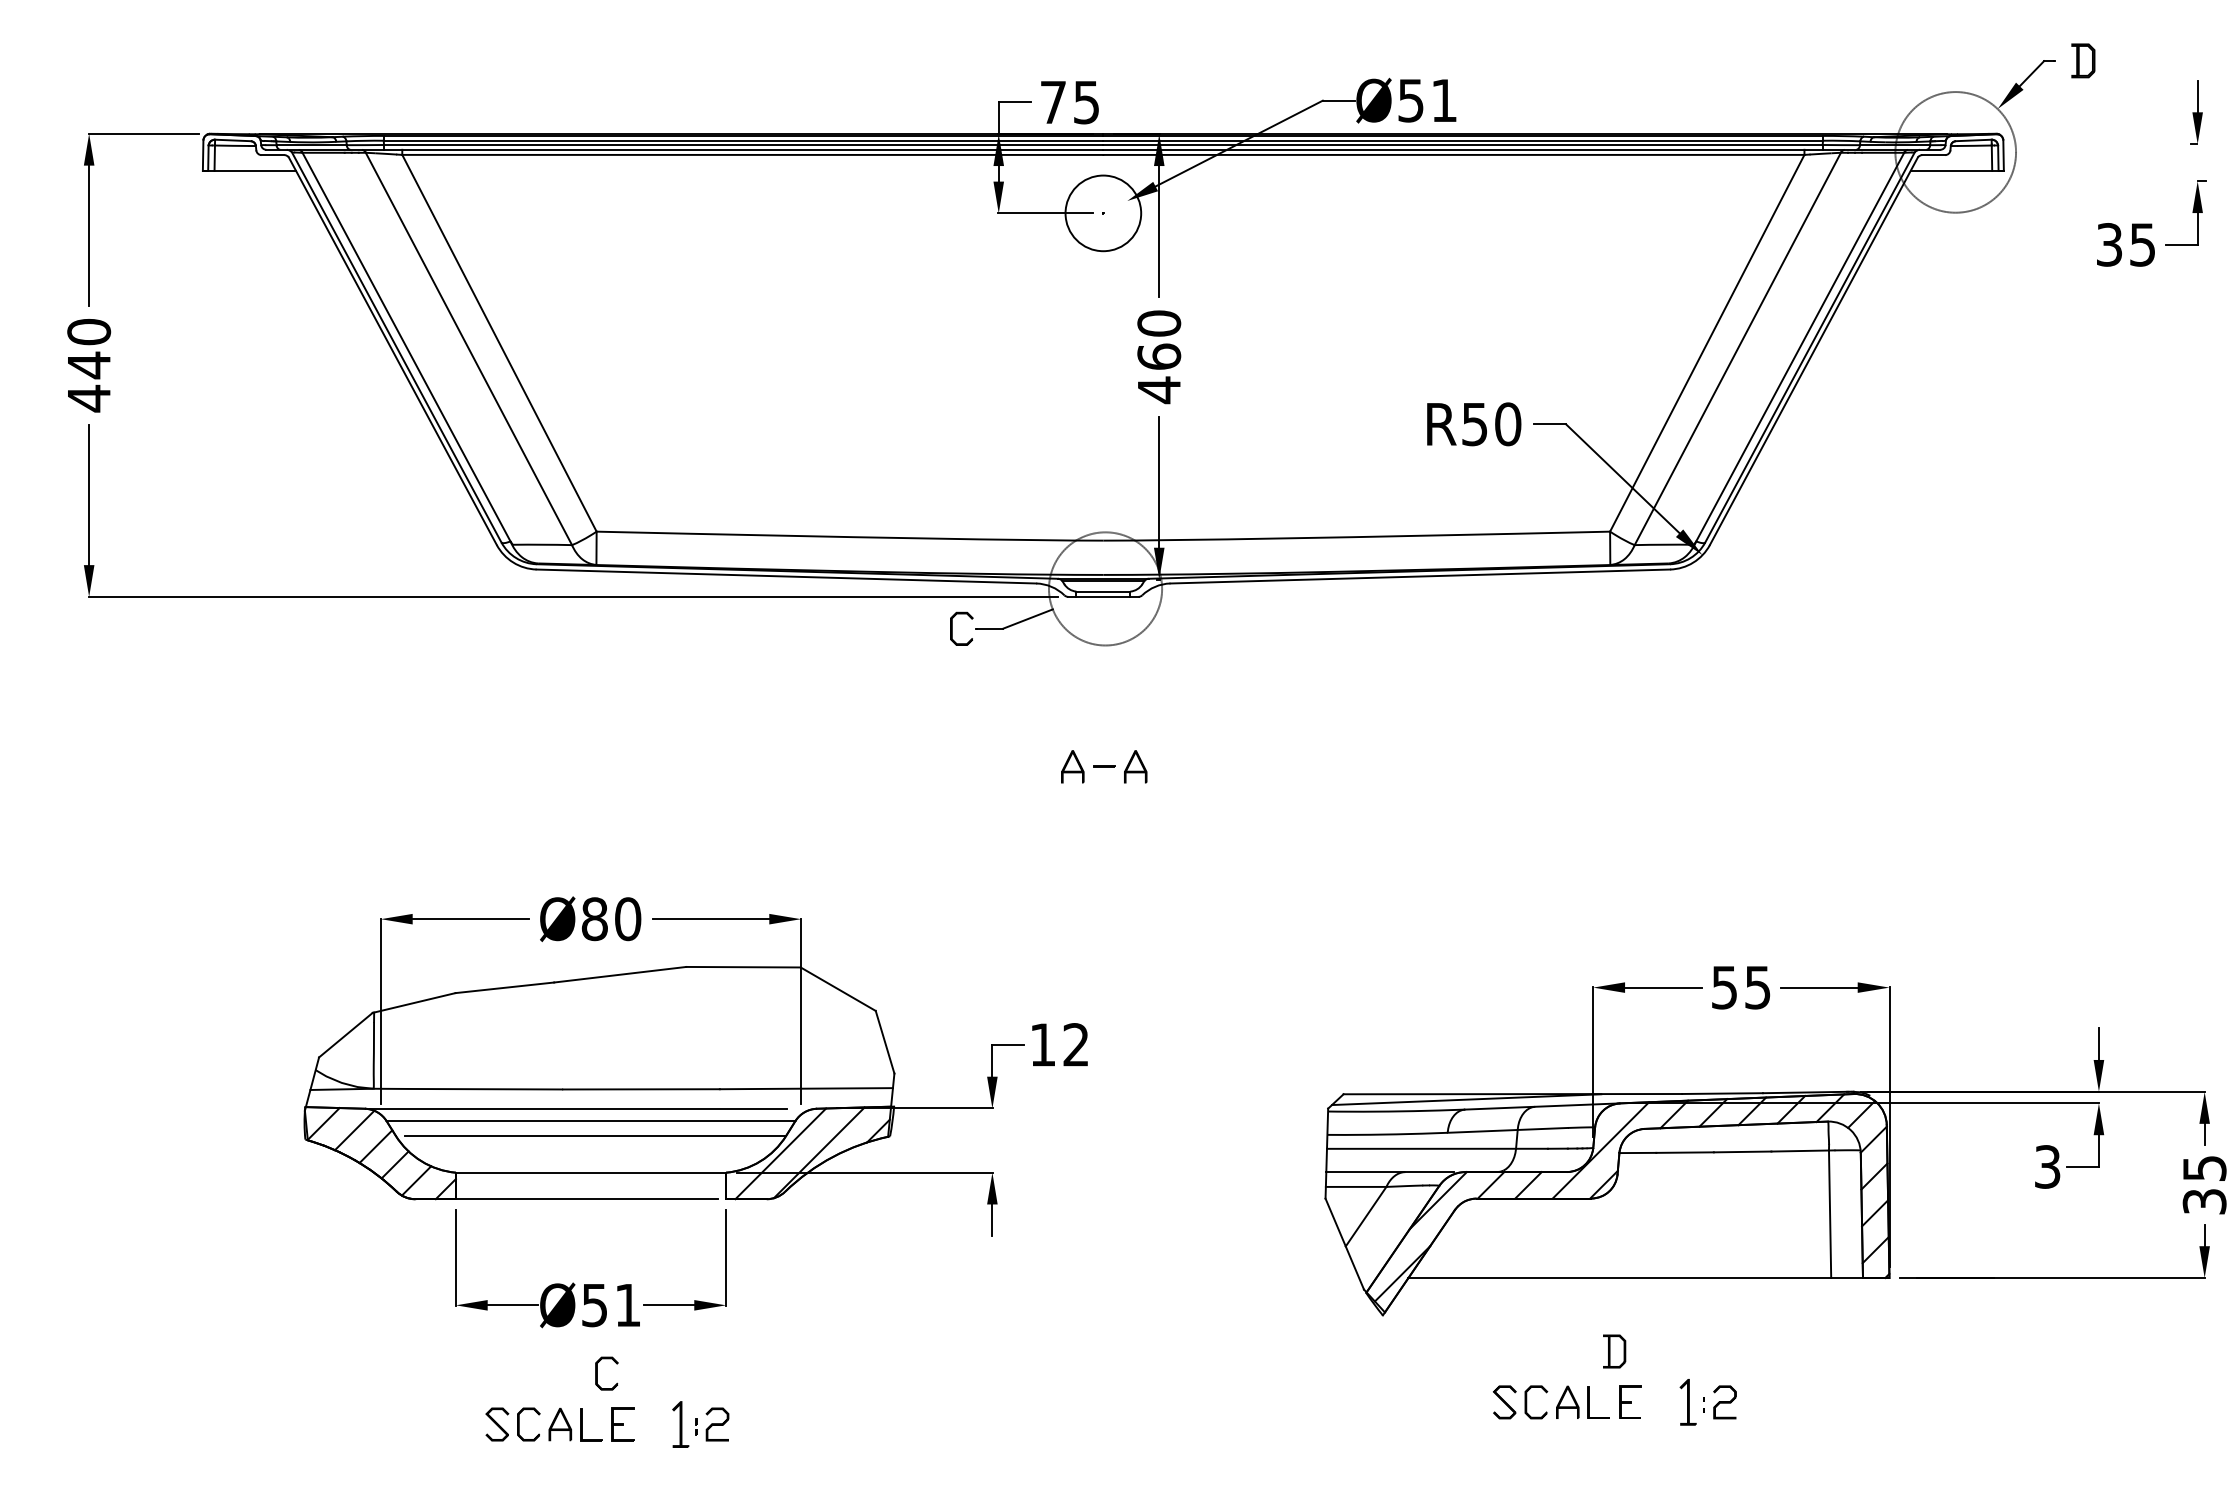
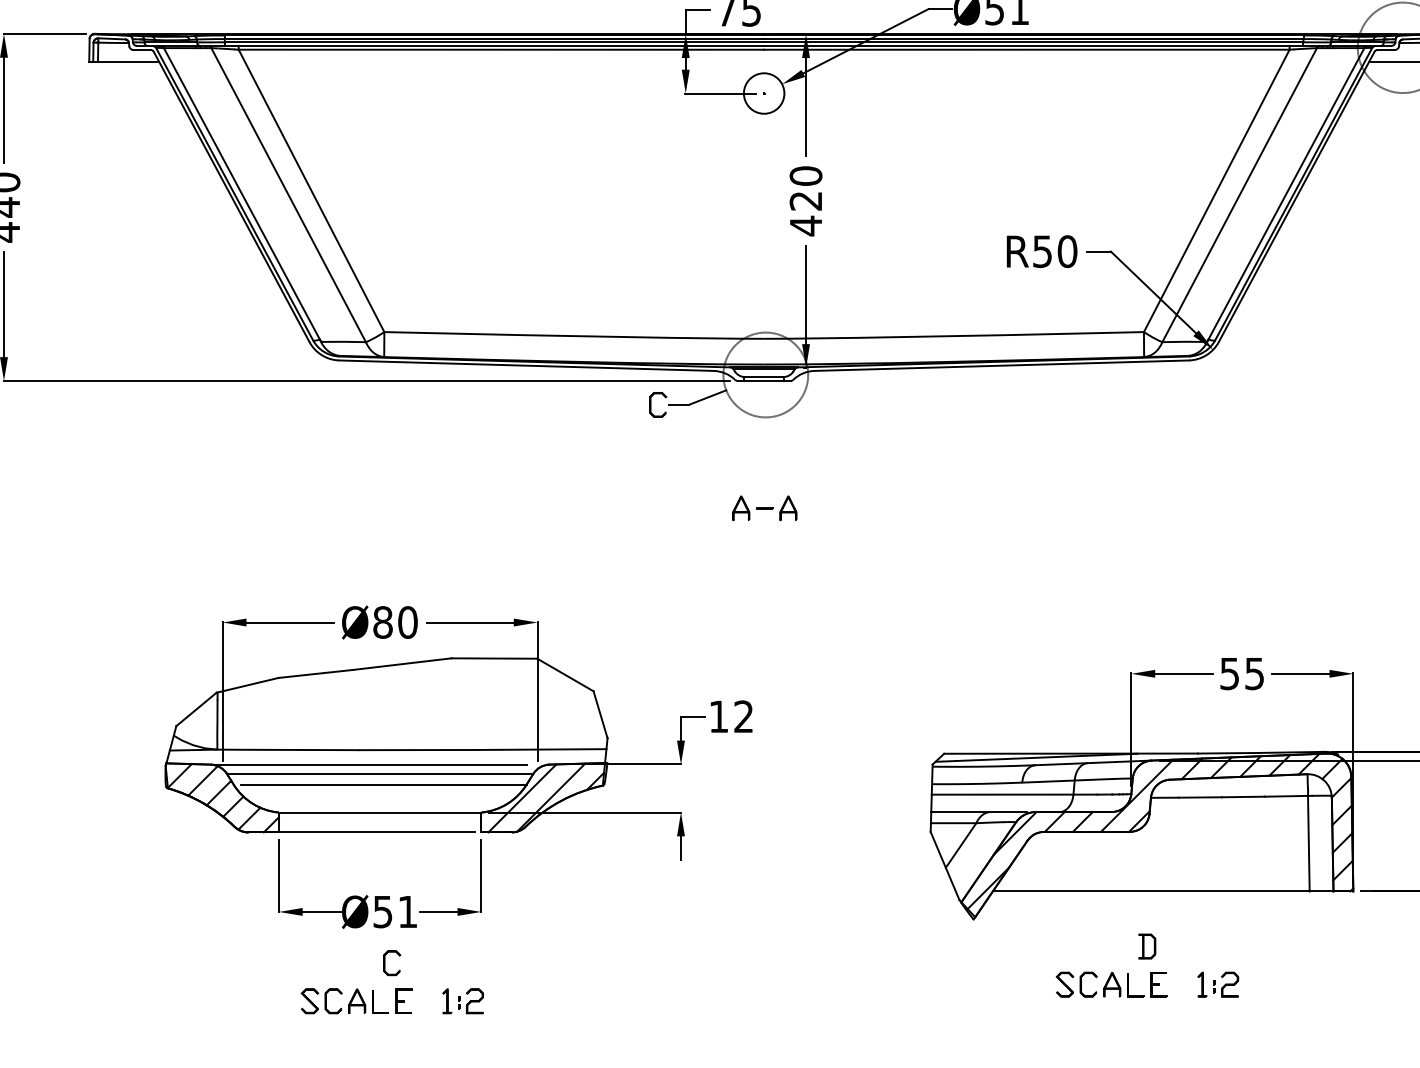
circle: (1103, 213) -> (764, 93), size x0.71
text: (1159, 356) -> (806, 200), 460 -> 420
part: (1687, 1402) -> (1201, 984), size x0.71
part: (680, 1424) -> (447, 1001), size x0.71

